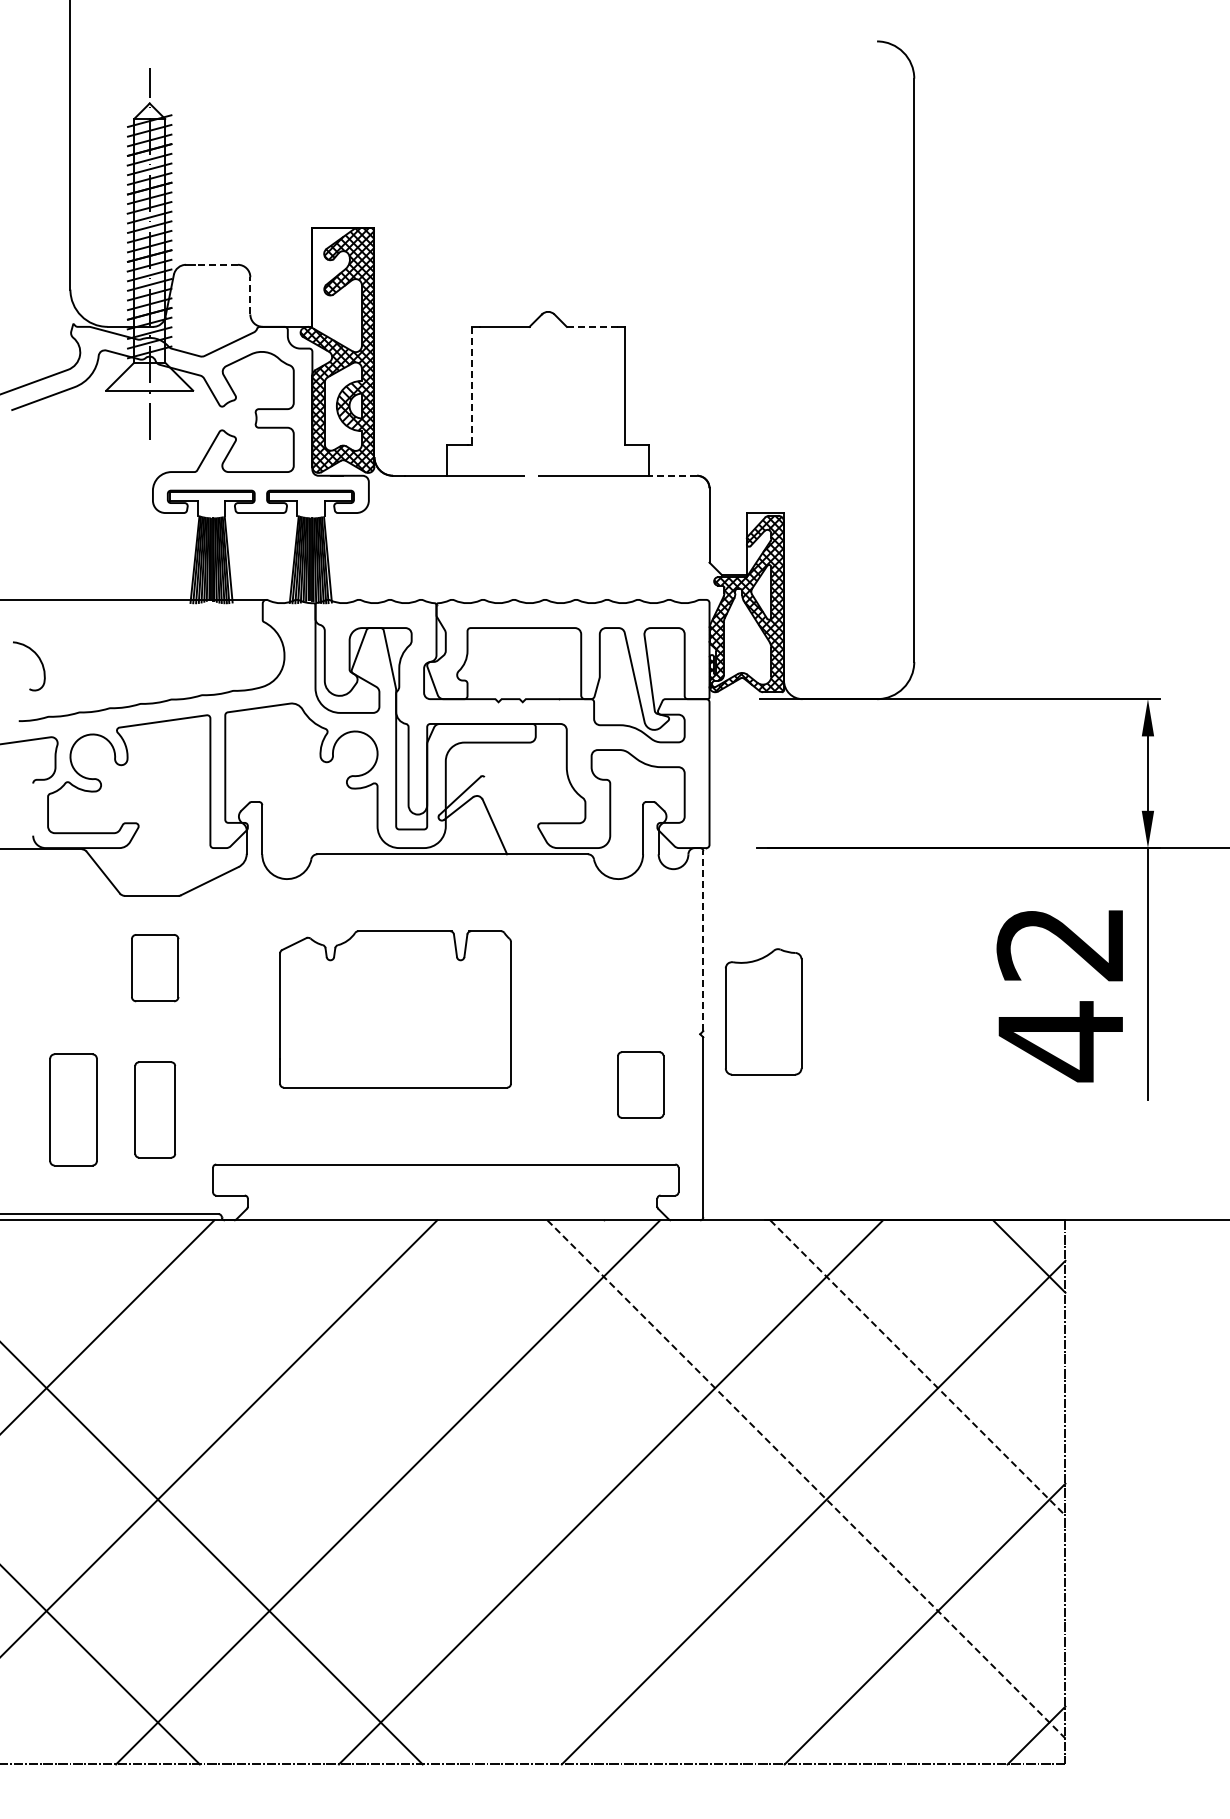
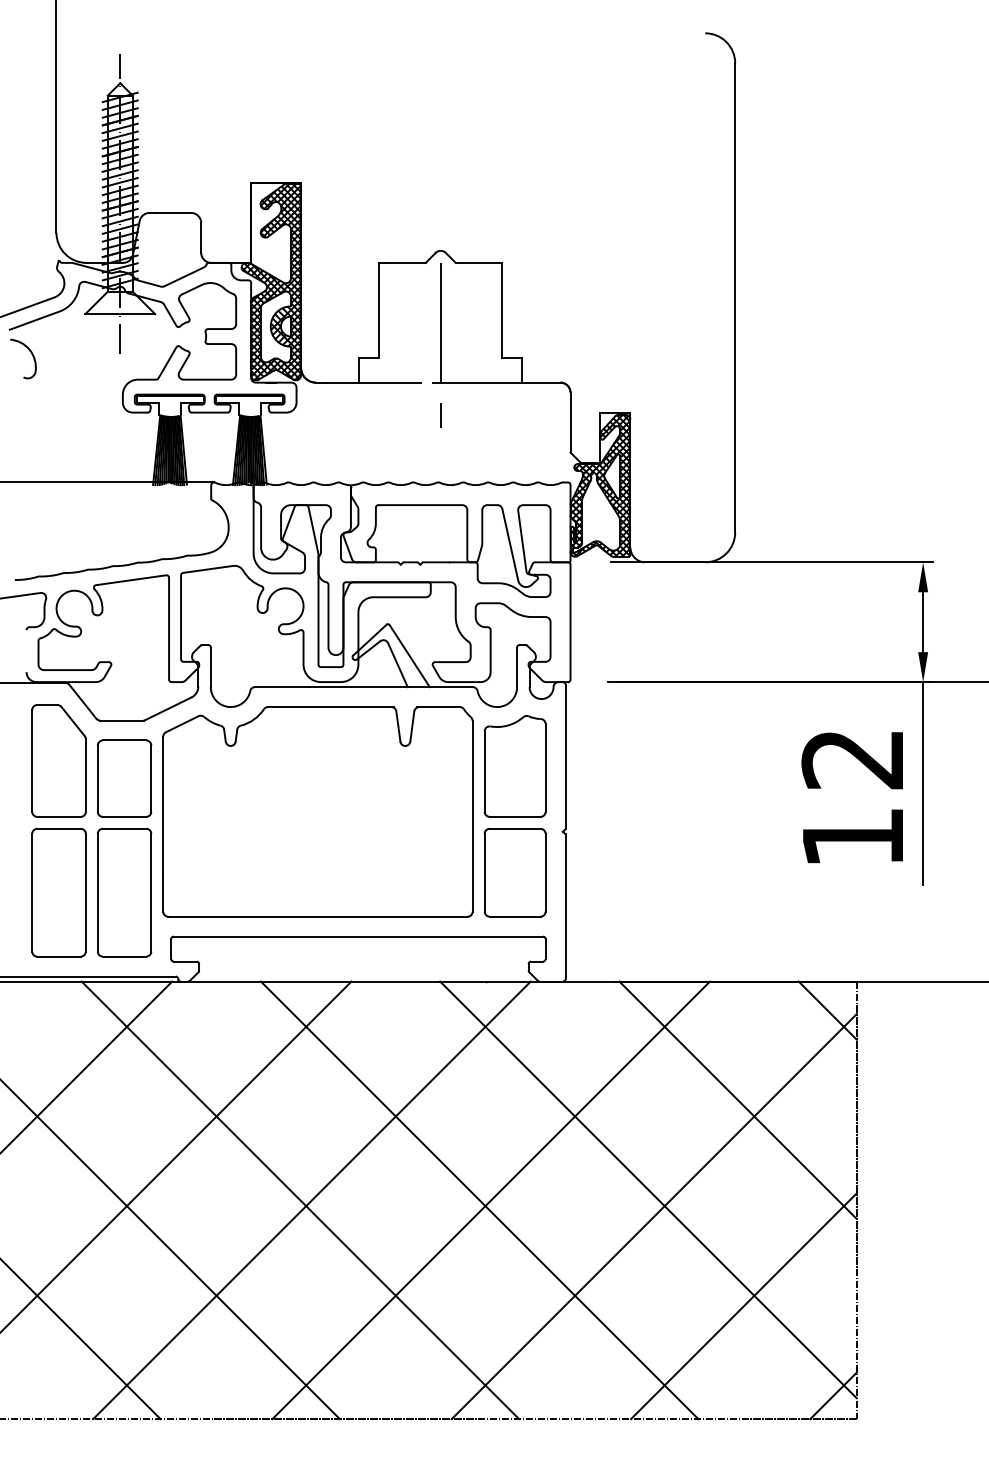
line: (216, 264) -> (173, 212), dashed -> solid
line: (250, 295) -> (201, 237), dashed -> solid
line: (592, 326) -> (476, 262), dashed -> solid
line: (471, 385) -> (379, 310), dashed -> solid
line: (548, 397) -> (441, 319), added
line: (673, 475) -> (541, 382), dashed -> solid
line: (548, 516) -> (441, 415), added
curve: (39, 660) -> (31, 354), moved
line: (509, 815) -> (409, 655), added
line: (703, 941) -> (565, 757), dashed -> solid
part: (73, 945) -> (58, 760), added
part: (155, 967) -> (124, 778), size x1.43
part: (395, 1009) -> (317, 811), size x1.67
part: (763, 1011) -> (515, 766), moved
text: (1060, 1041) -> (852, 837), 42 -> 12
part: (640, 1084) -> (515, 872), size x1.67
part: (73, 1109) -> (58, 892), size x1.43
part: (155, 1109) -> (124, 892), size x1.67
line: (917, 1367) -> (737, 1099), dashed -> solid
line: (806, 1479) -> (648, 1189), dashed -> solid
line: (373, 1492) -> (300, 1200), added
line: (596, 1492) -> (479, 1200), added

